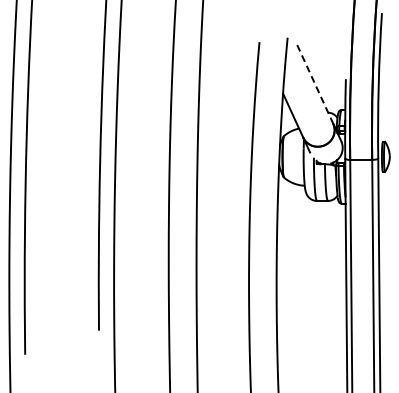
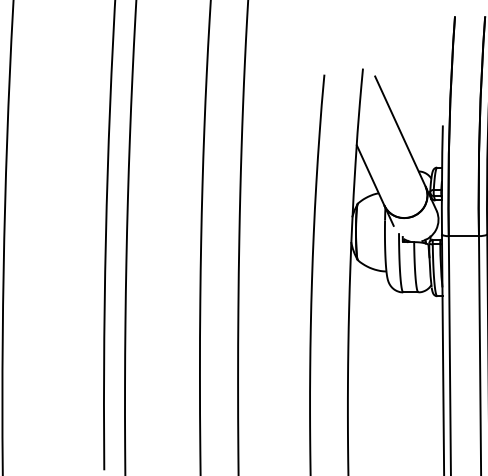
line: (314, 83) -> (399, 131), dashed -> solid

